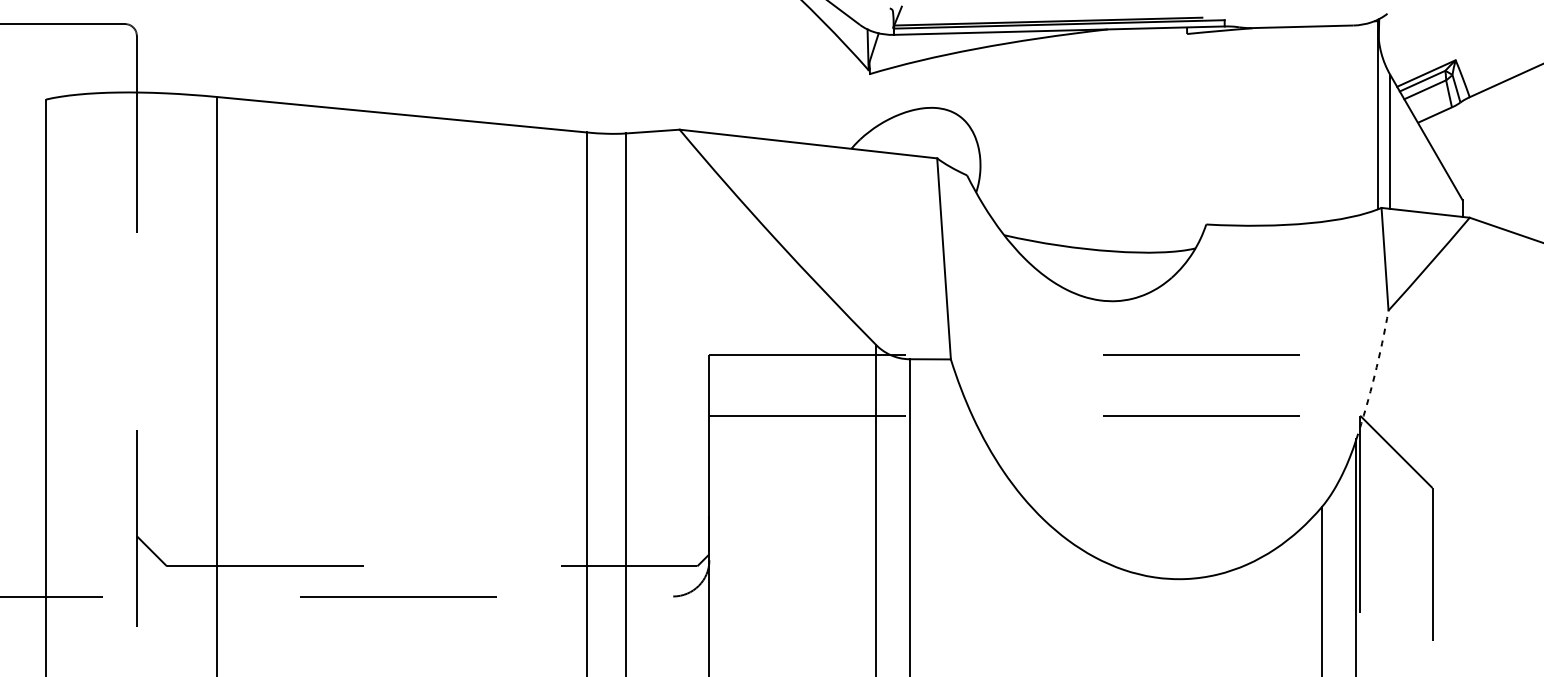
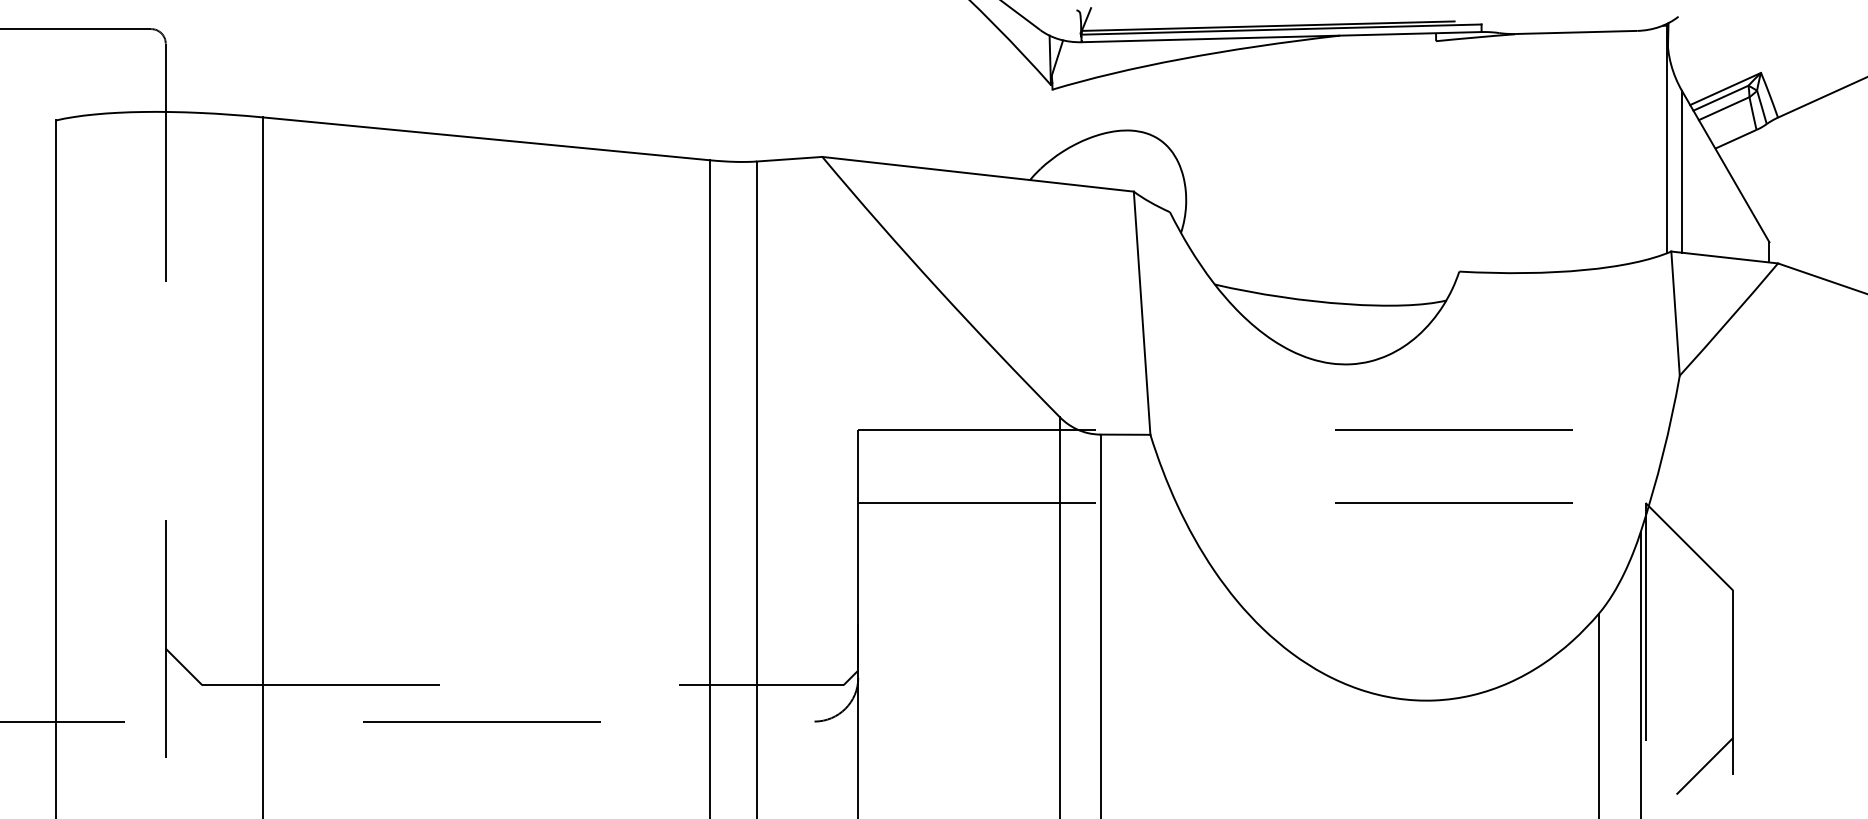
arc: (1375, 375) -> (1663, 454), dashed -> solid
line: (1408, 633) -> (1704, 766), added

